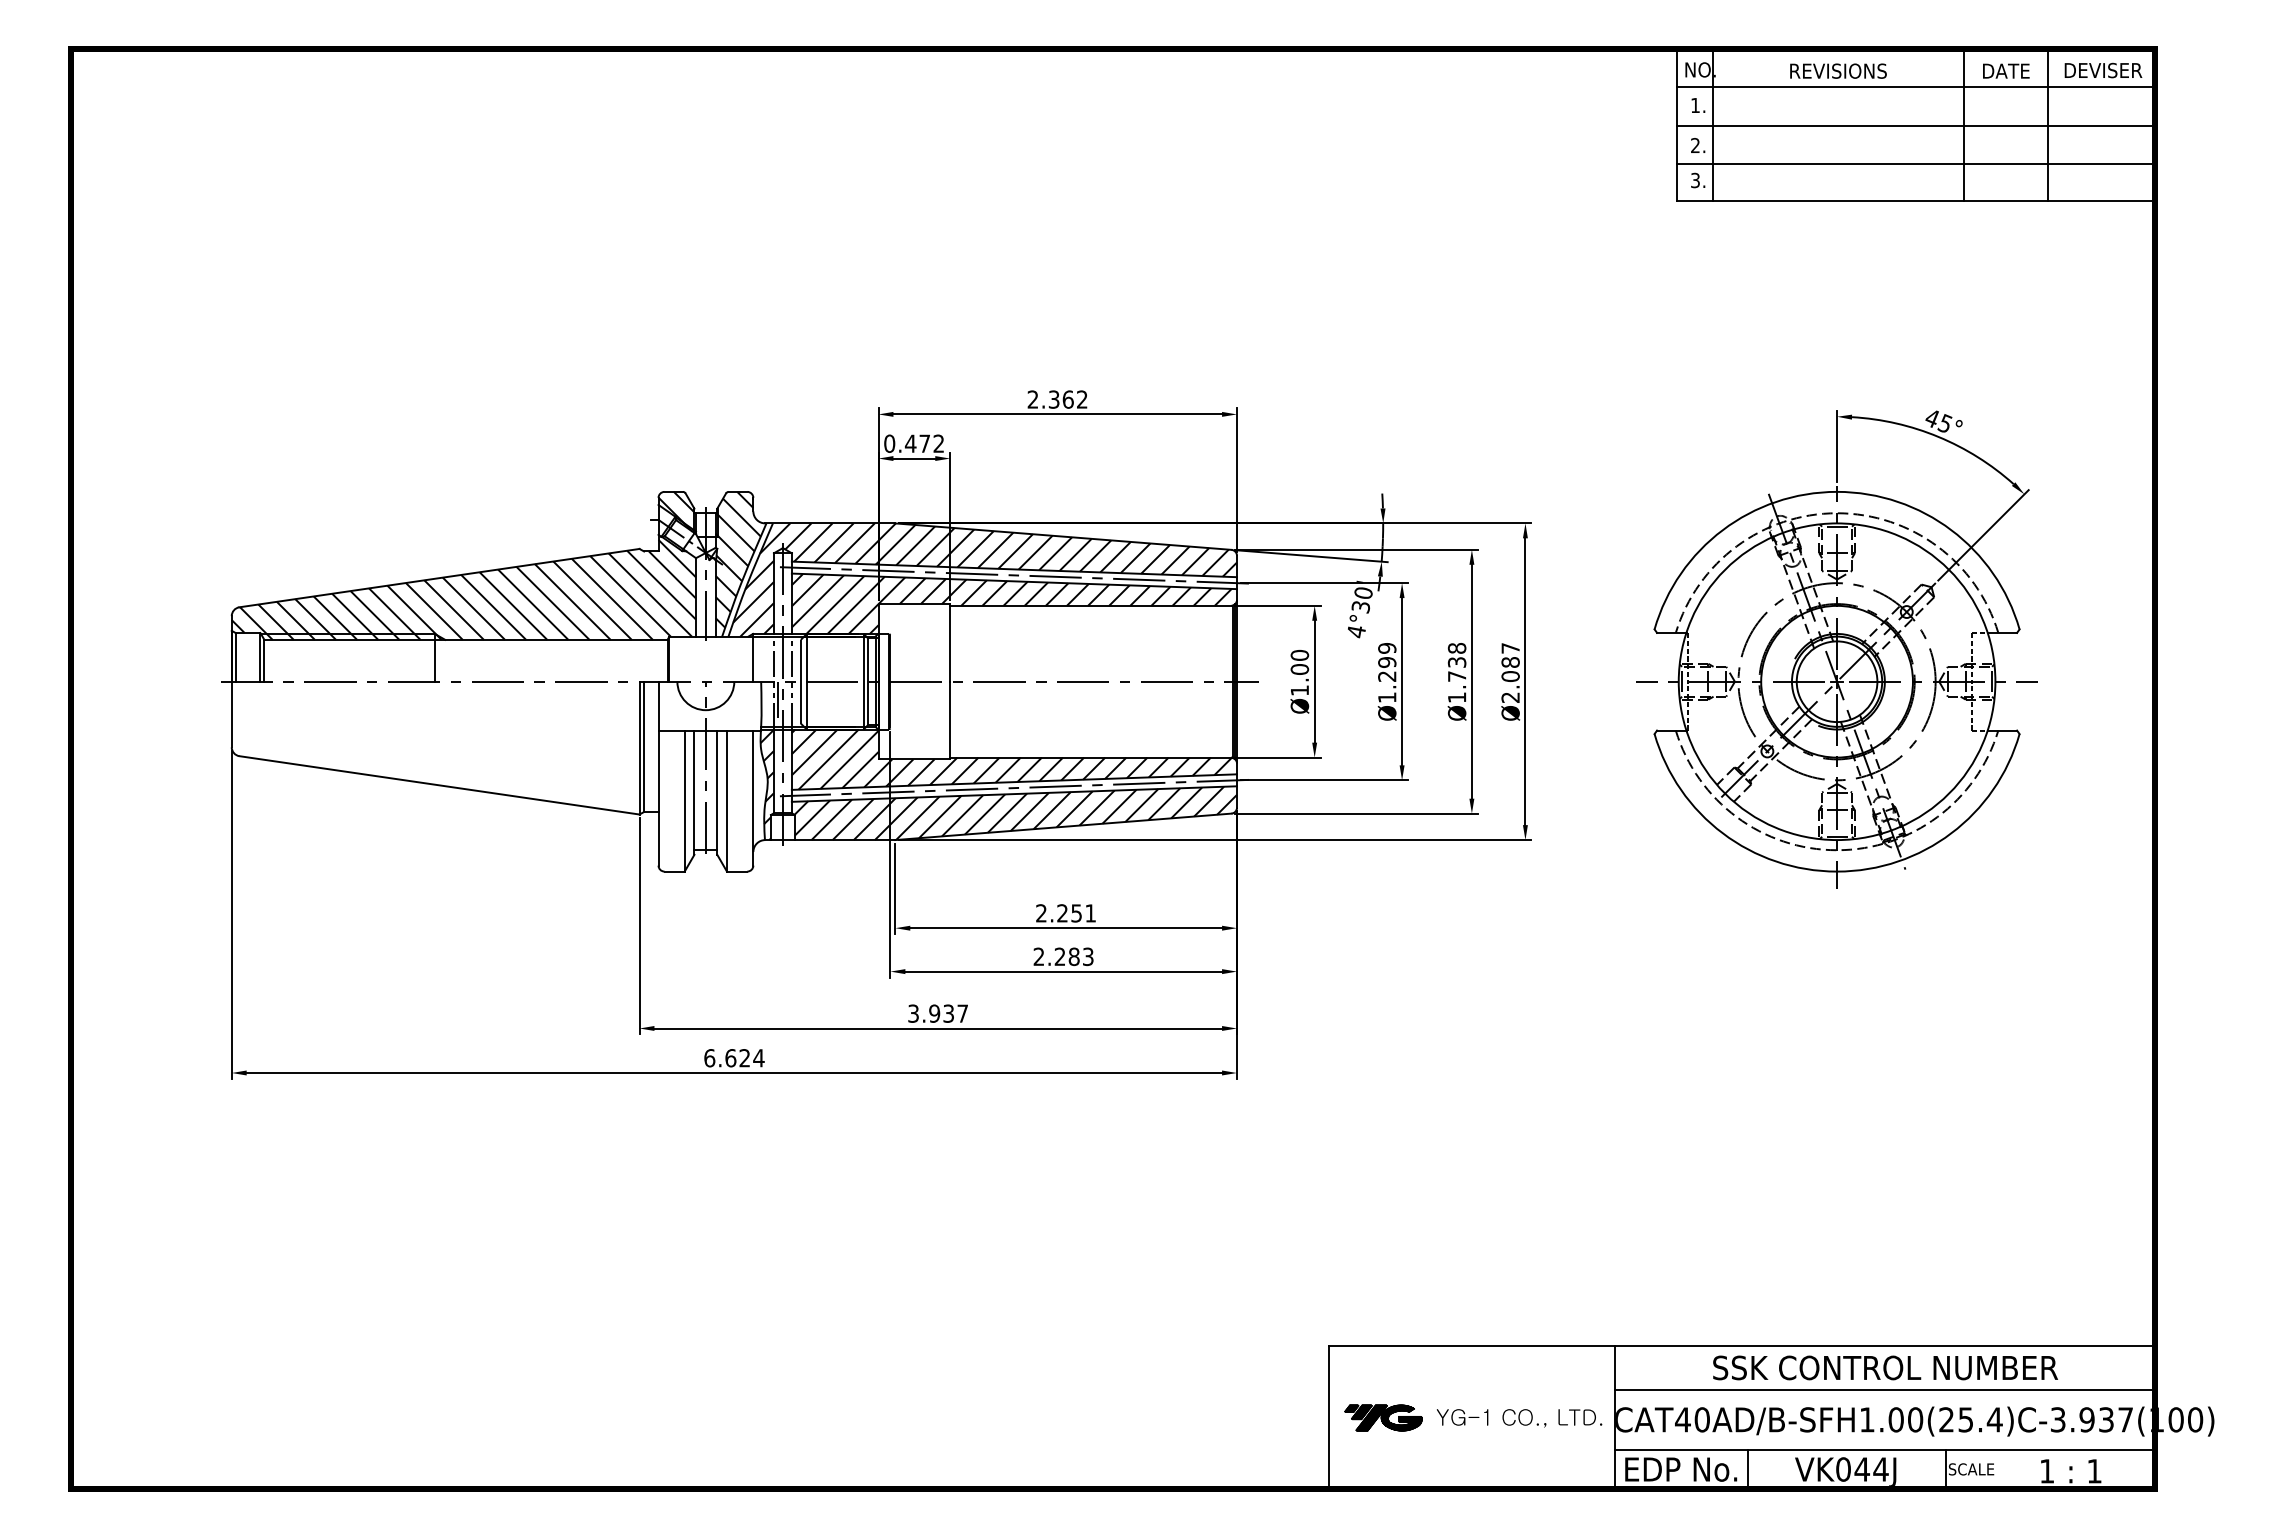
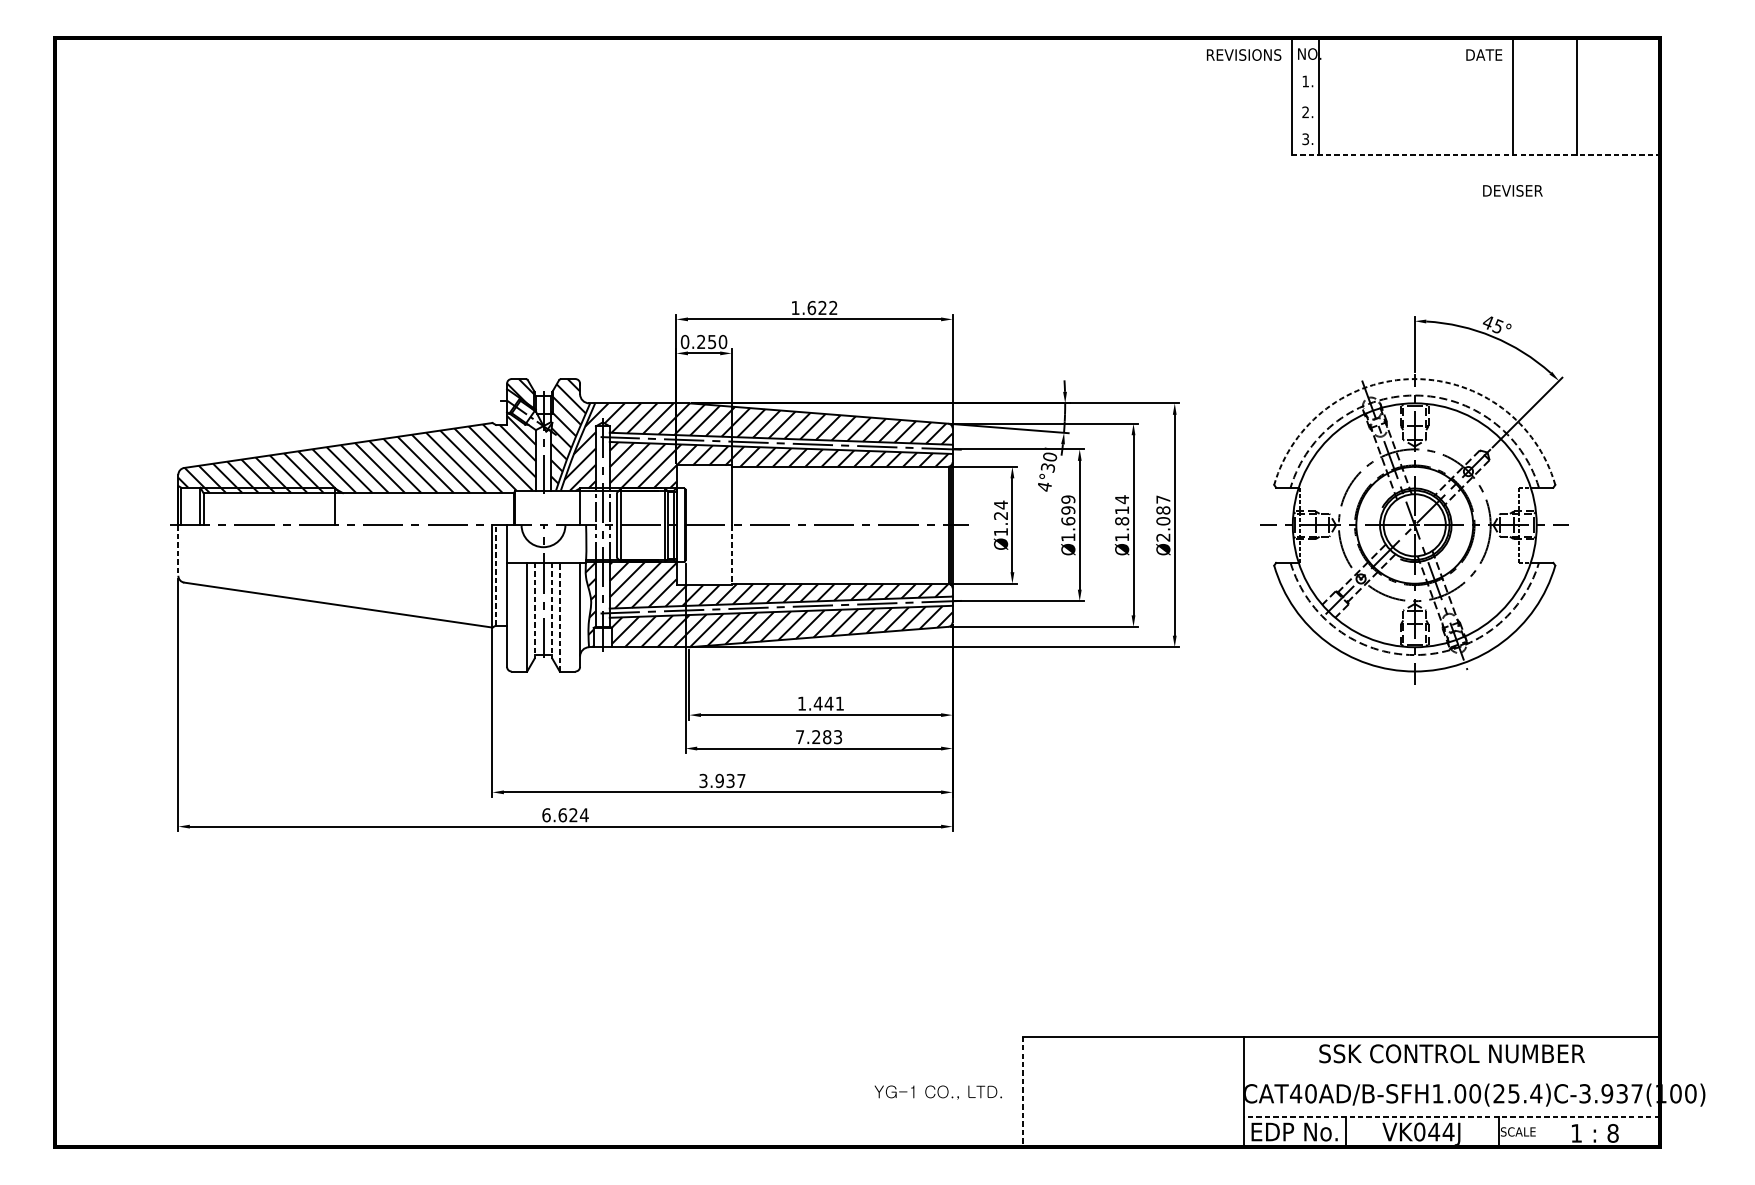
text: (1838, 70) -> (1244, 54), moved
text: (2006, 70) -> (1484, 54), moved
text: (2103, 70) -> (1512, 190), moved
line: (1916, 87) -> (1475, 67), removed
line: (1916, 125) -> (1475, 96), removed
line: (1916, 163) -> (1475, 126), removed
line: (1916, 200) -> (1475, 154), solid -> dashed
text: (1050, 399) -> (808, 307), 2.362 -> 1.622
text: (924, 443) -> (711, 341), 0.472 -> 0.250
arc: (1837, 491) -> (1415, 378), solid -> dashed
text: (1299, 661) -> (1000, 509), Ø1.00 -> Ø1.24
text: (1456, 661) -> (1121, 509), Ø1.738 -> Ø1.814
text: (1387, 676) -> (1068, 521), Ø1.299 -> Ø1.699
line: (777, 699) -> (598, 538), removed
line: (231, 714) -> (178, 550), solid -> dashed
line: (950, 720) -> (731, 555), solid -> dashed
line: (644, 746) -> (496, 575), solid -> dashed
line: (694, 793) -> (534, 611), solid -> dashed
line: (717, 793) -> (552, 611), solid -> dashed
line: (726, 801) -> (559, 617), solid -> dashed
text: (1059, 913) -> (815, 703), 2.251 -> 1.441
text: (1038, 956) -> (799, 736), 2.283 -> 7.283
line: (1884, 1390) -> (1451, 1071), removed
line: (1328, 1417) -> (1023, 1091), solid -> dashed
part: (1383, 1417) -> (1065, 1091), removed
text: (1519, 1418) -> (938, 1092), moved
line: (1884, 1450) -> (1451, 1117), solid -> dashed
text: (2094, 1471) -> (1613, 1133), 1 -> 8

